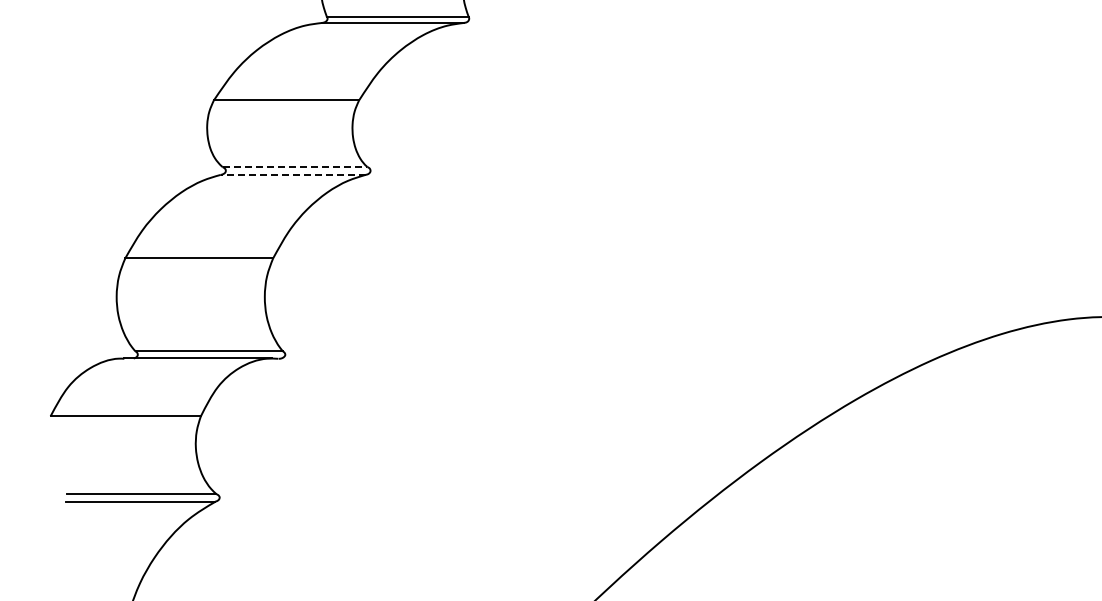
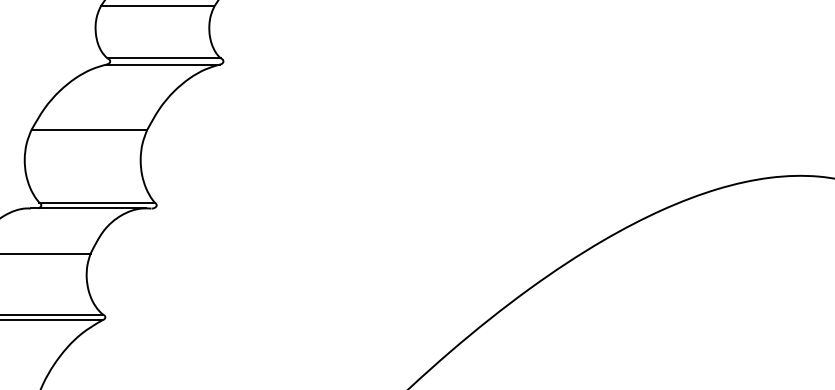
line: (295, 167) -> (164, 58), dashed -> solid
line: (292, 174) -> (162, 64), dashed -> solid

